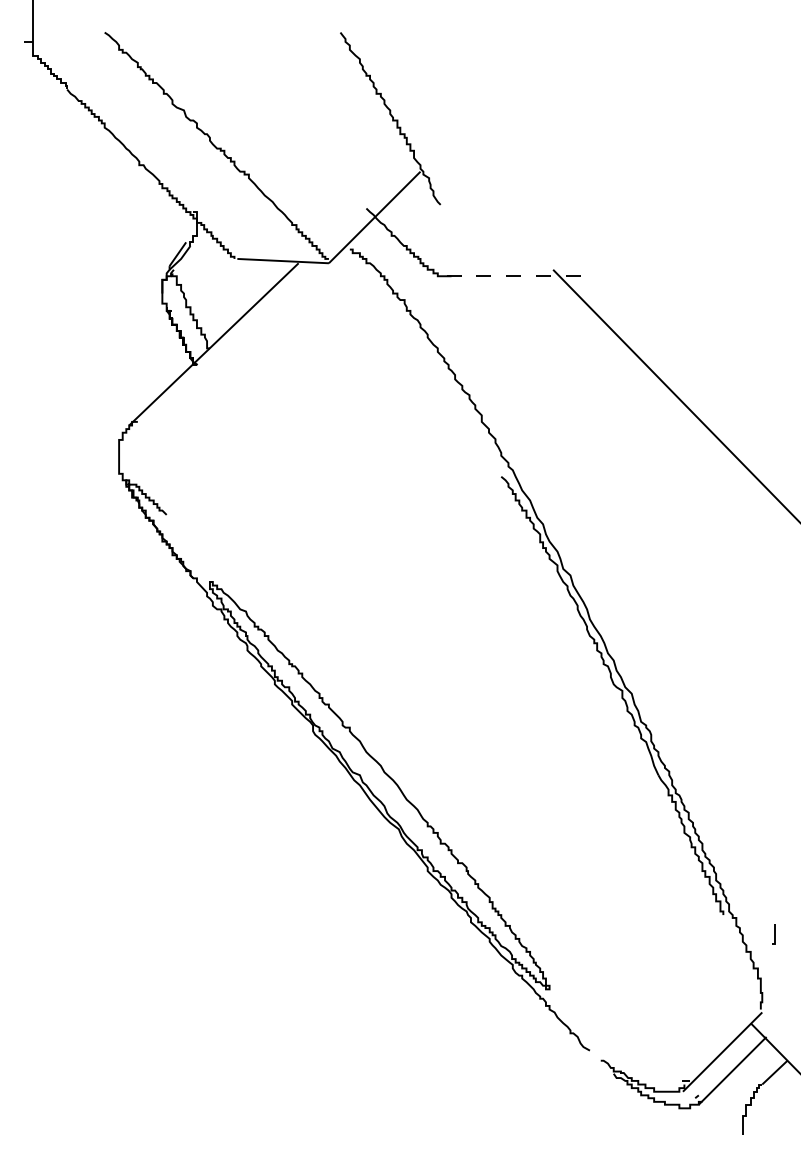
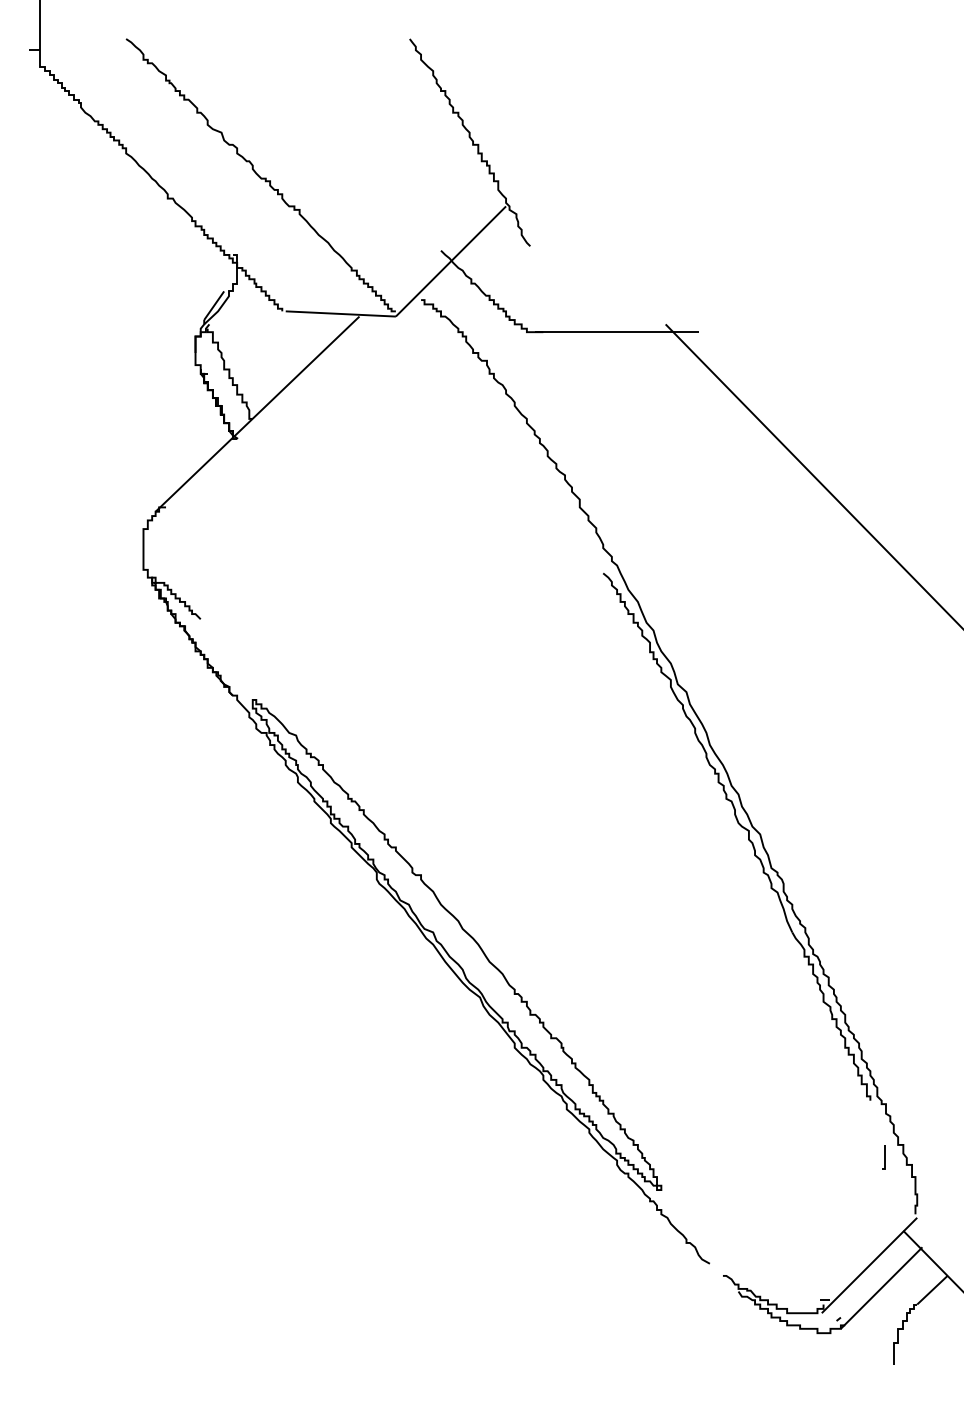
line: (512, 276) -> (616, 332), dashed -> solid
curve: (774, 934) -> (885, 1157), moved

